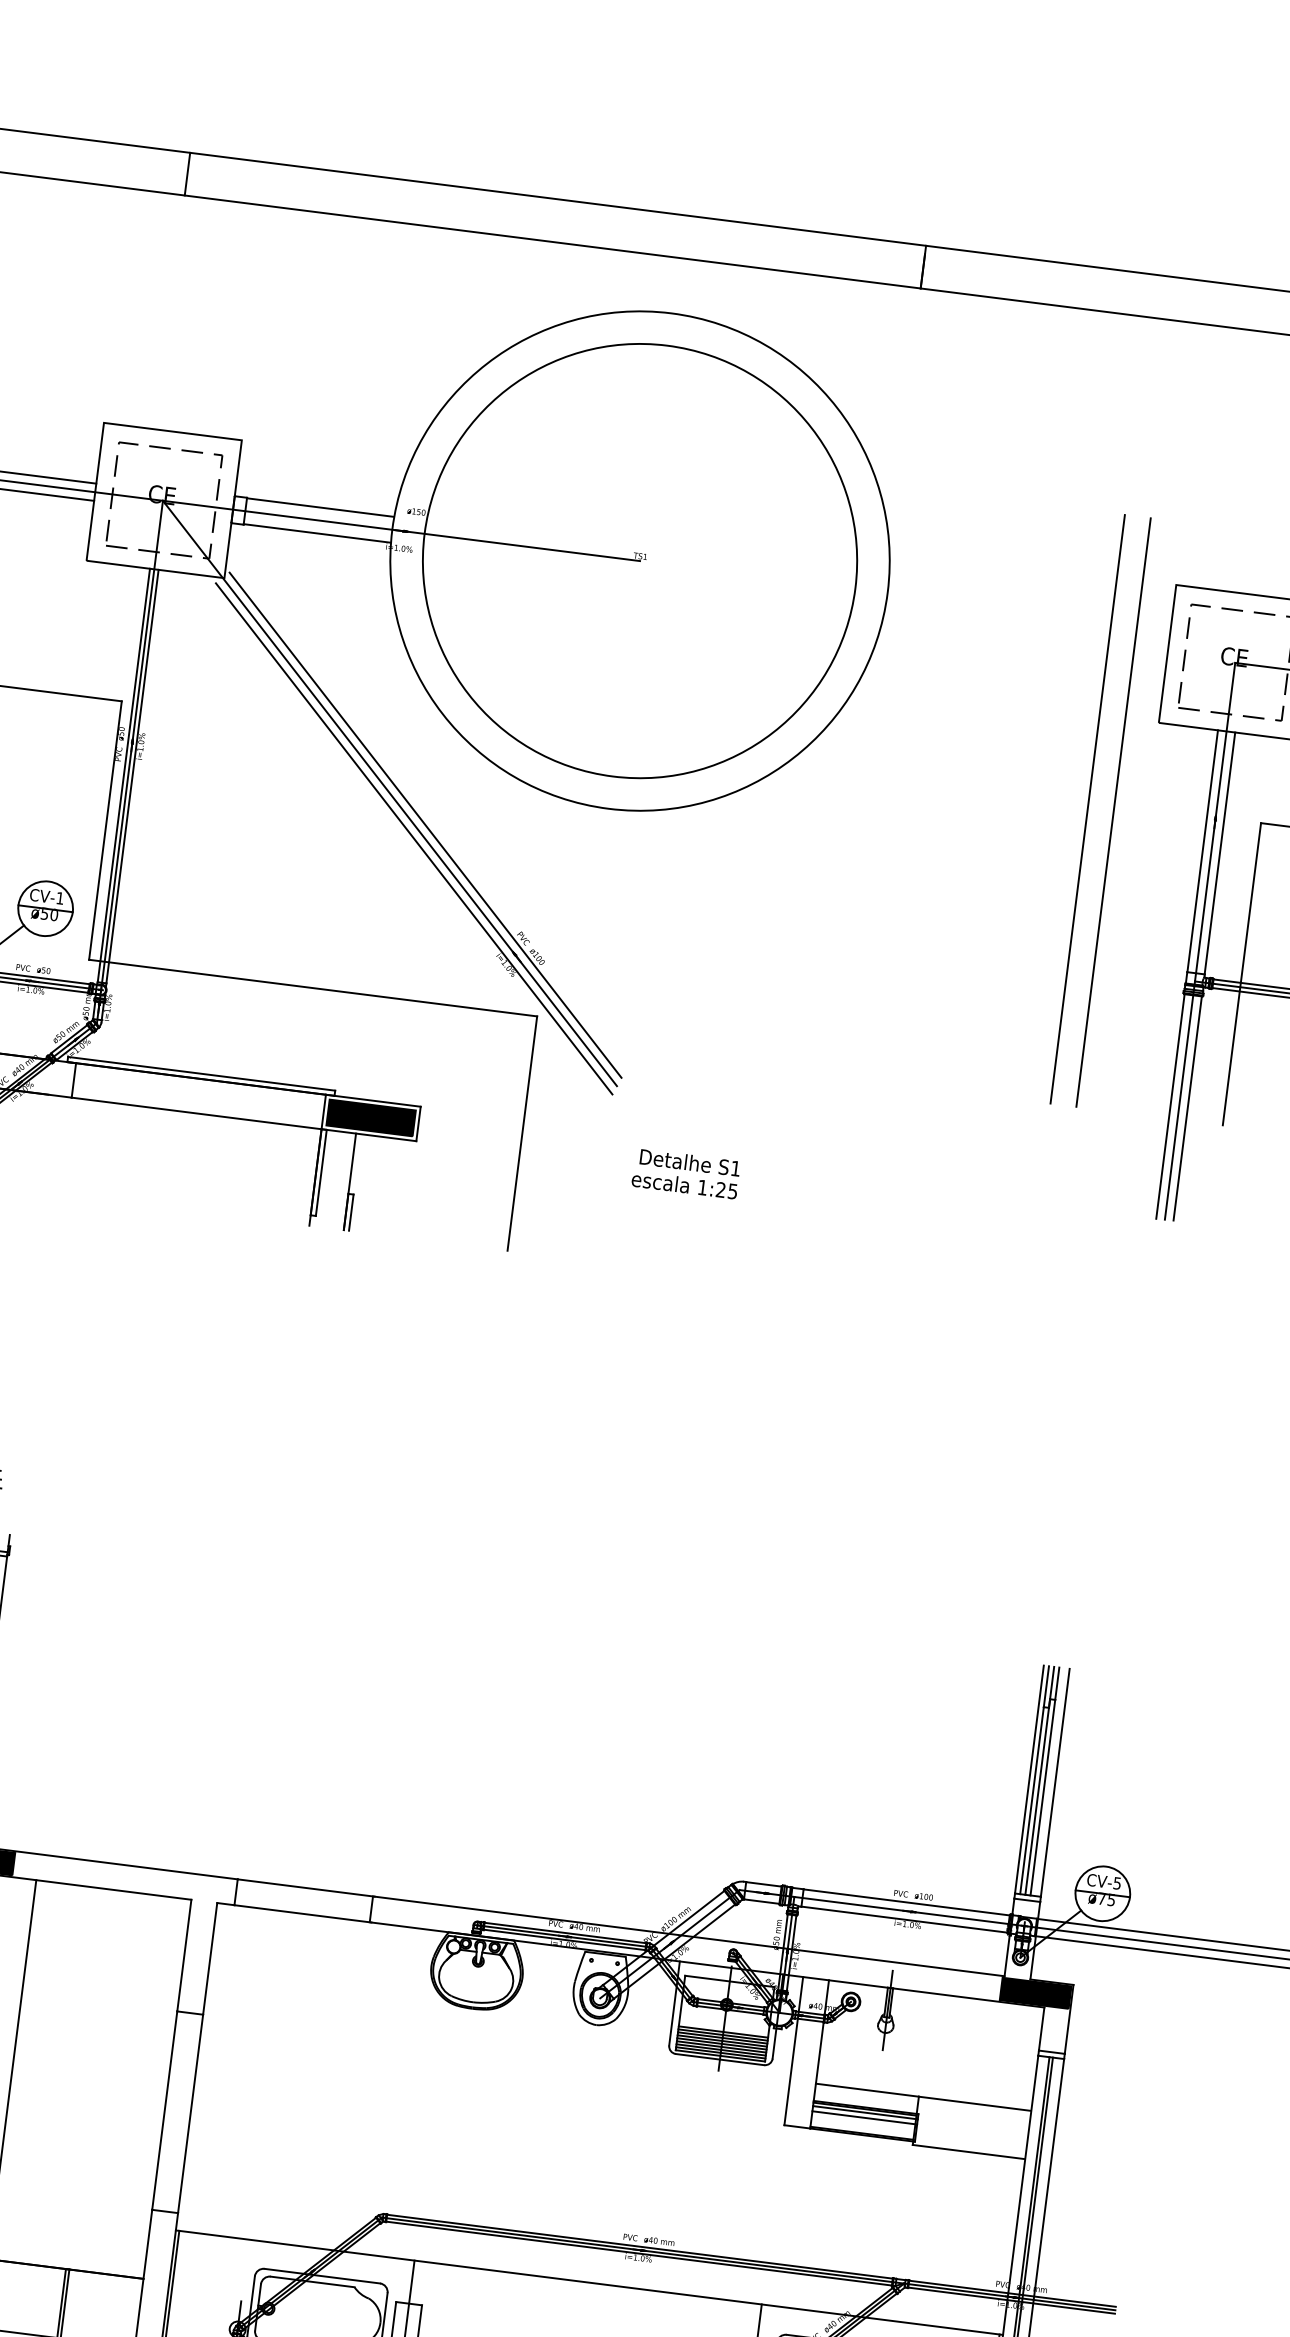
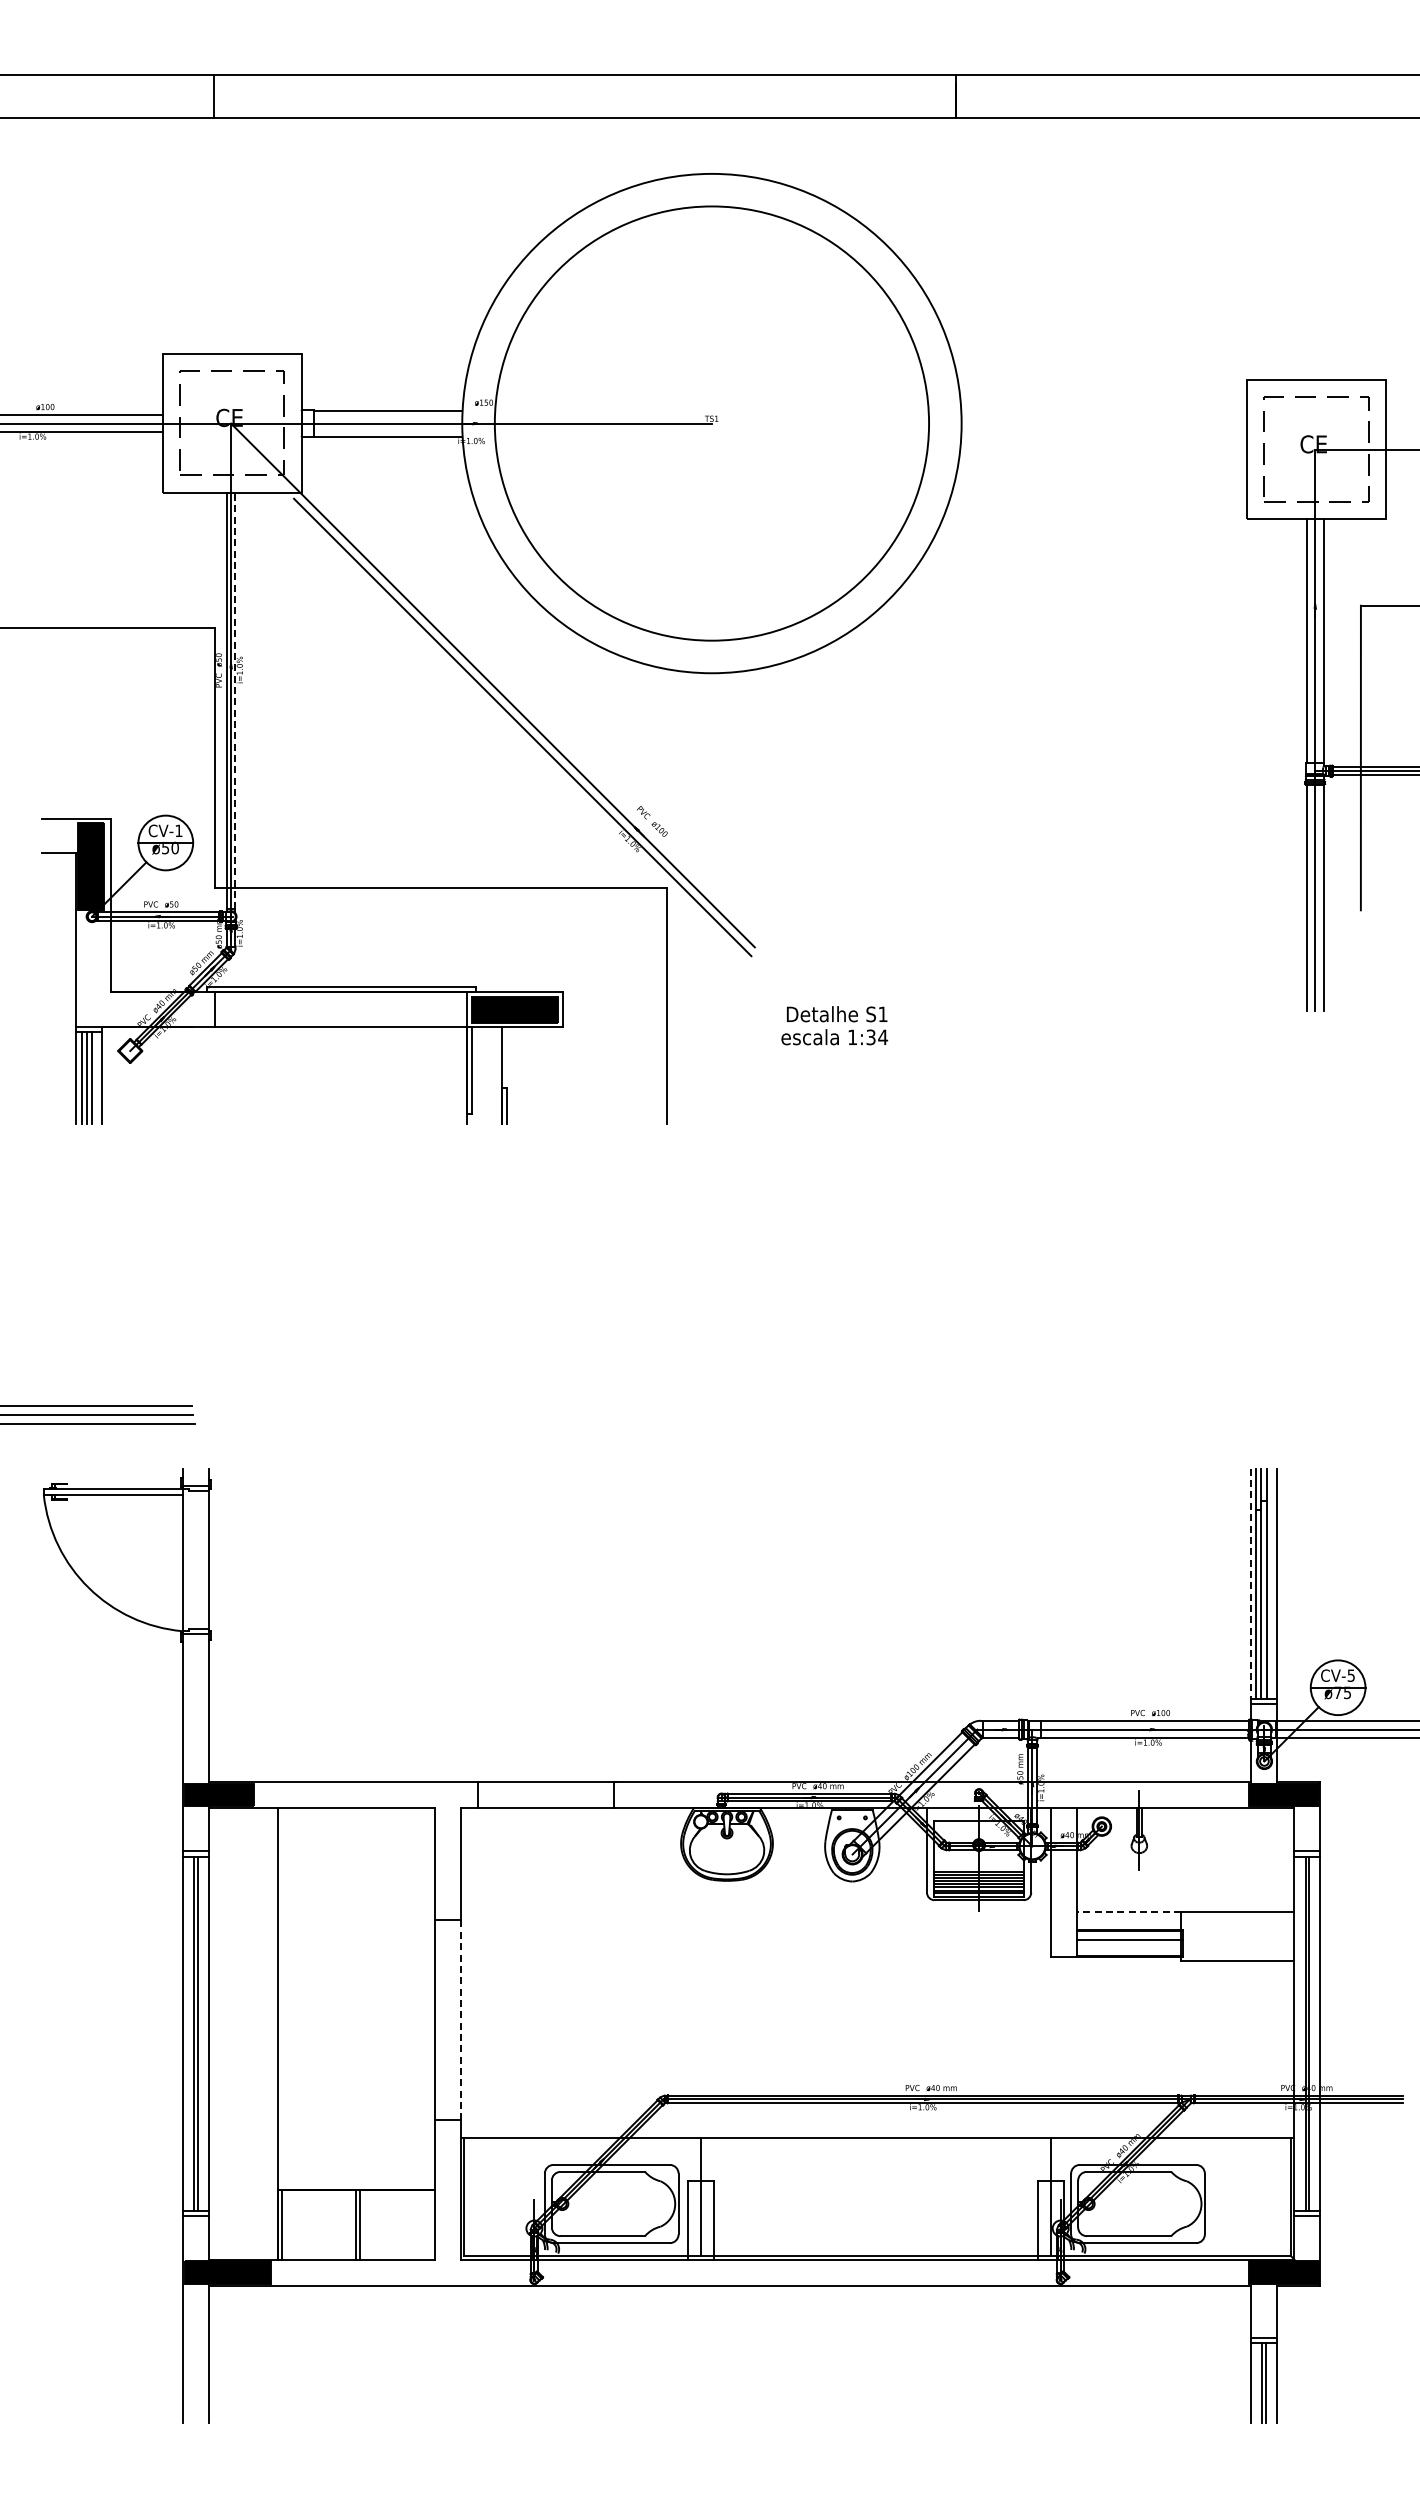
line: (132, 776) -> (235, 700), solid -> dashed
line: (1088, 809) -> (1187, 613), removed
line: (1113, 812) -> (1213, 613), removed
line: (425, 825) -> (532, 712), removed
text: (727, 1190) -> (877, 1037), 1:25 -> 1:34
line: (1028, 1779) -> (1250, 1583), solid -> dashed
line: (867, 2090) -> (1129, 1912), solid -> dashed
line: (864, 2112) -> (1129, 1934), removed
line: (190, 2113) -> (460, 2020), solid -> dashed

